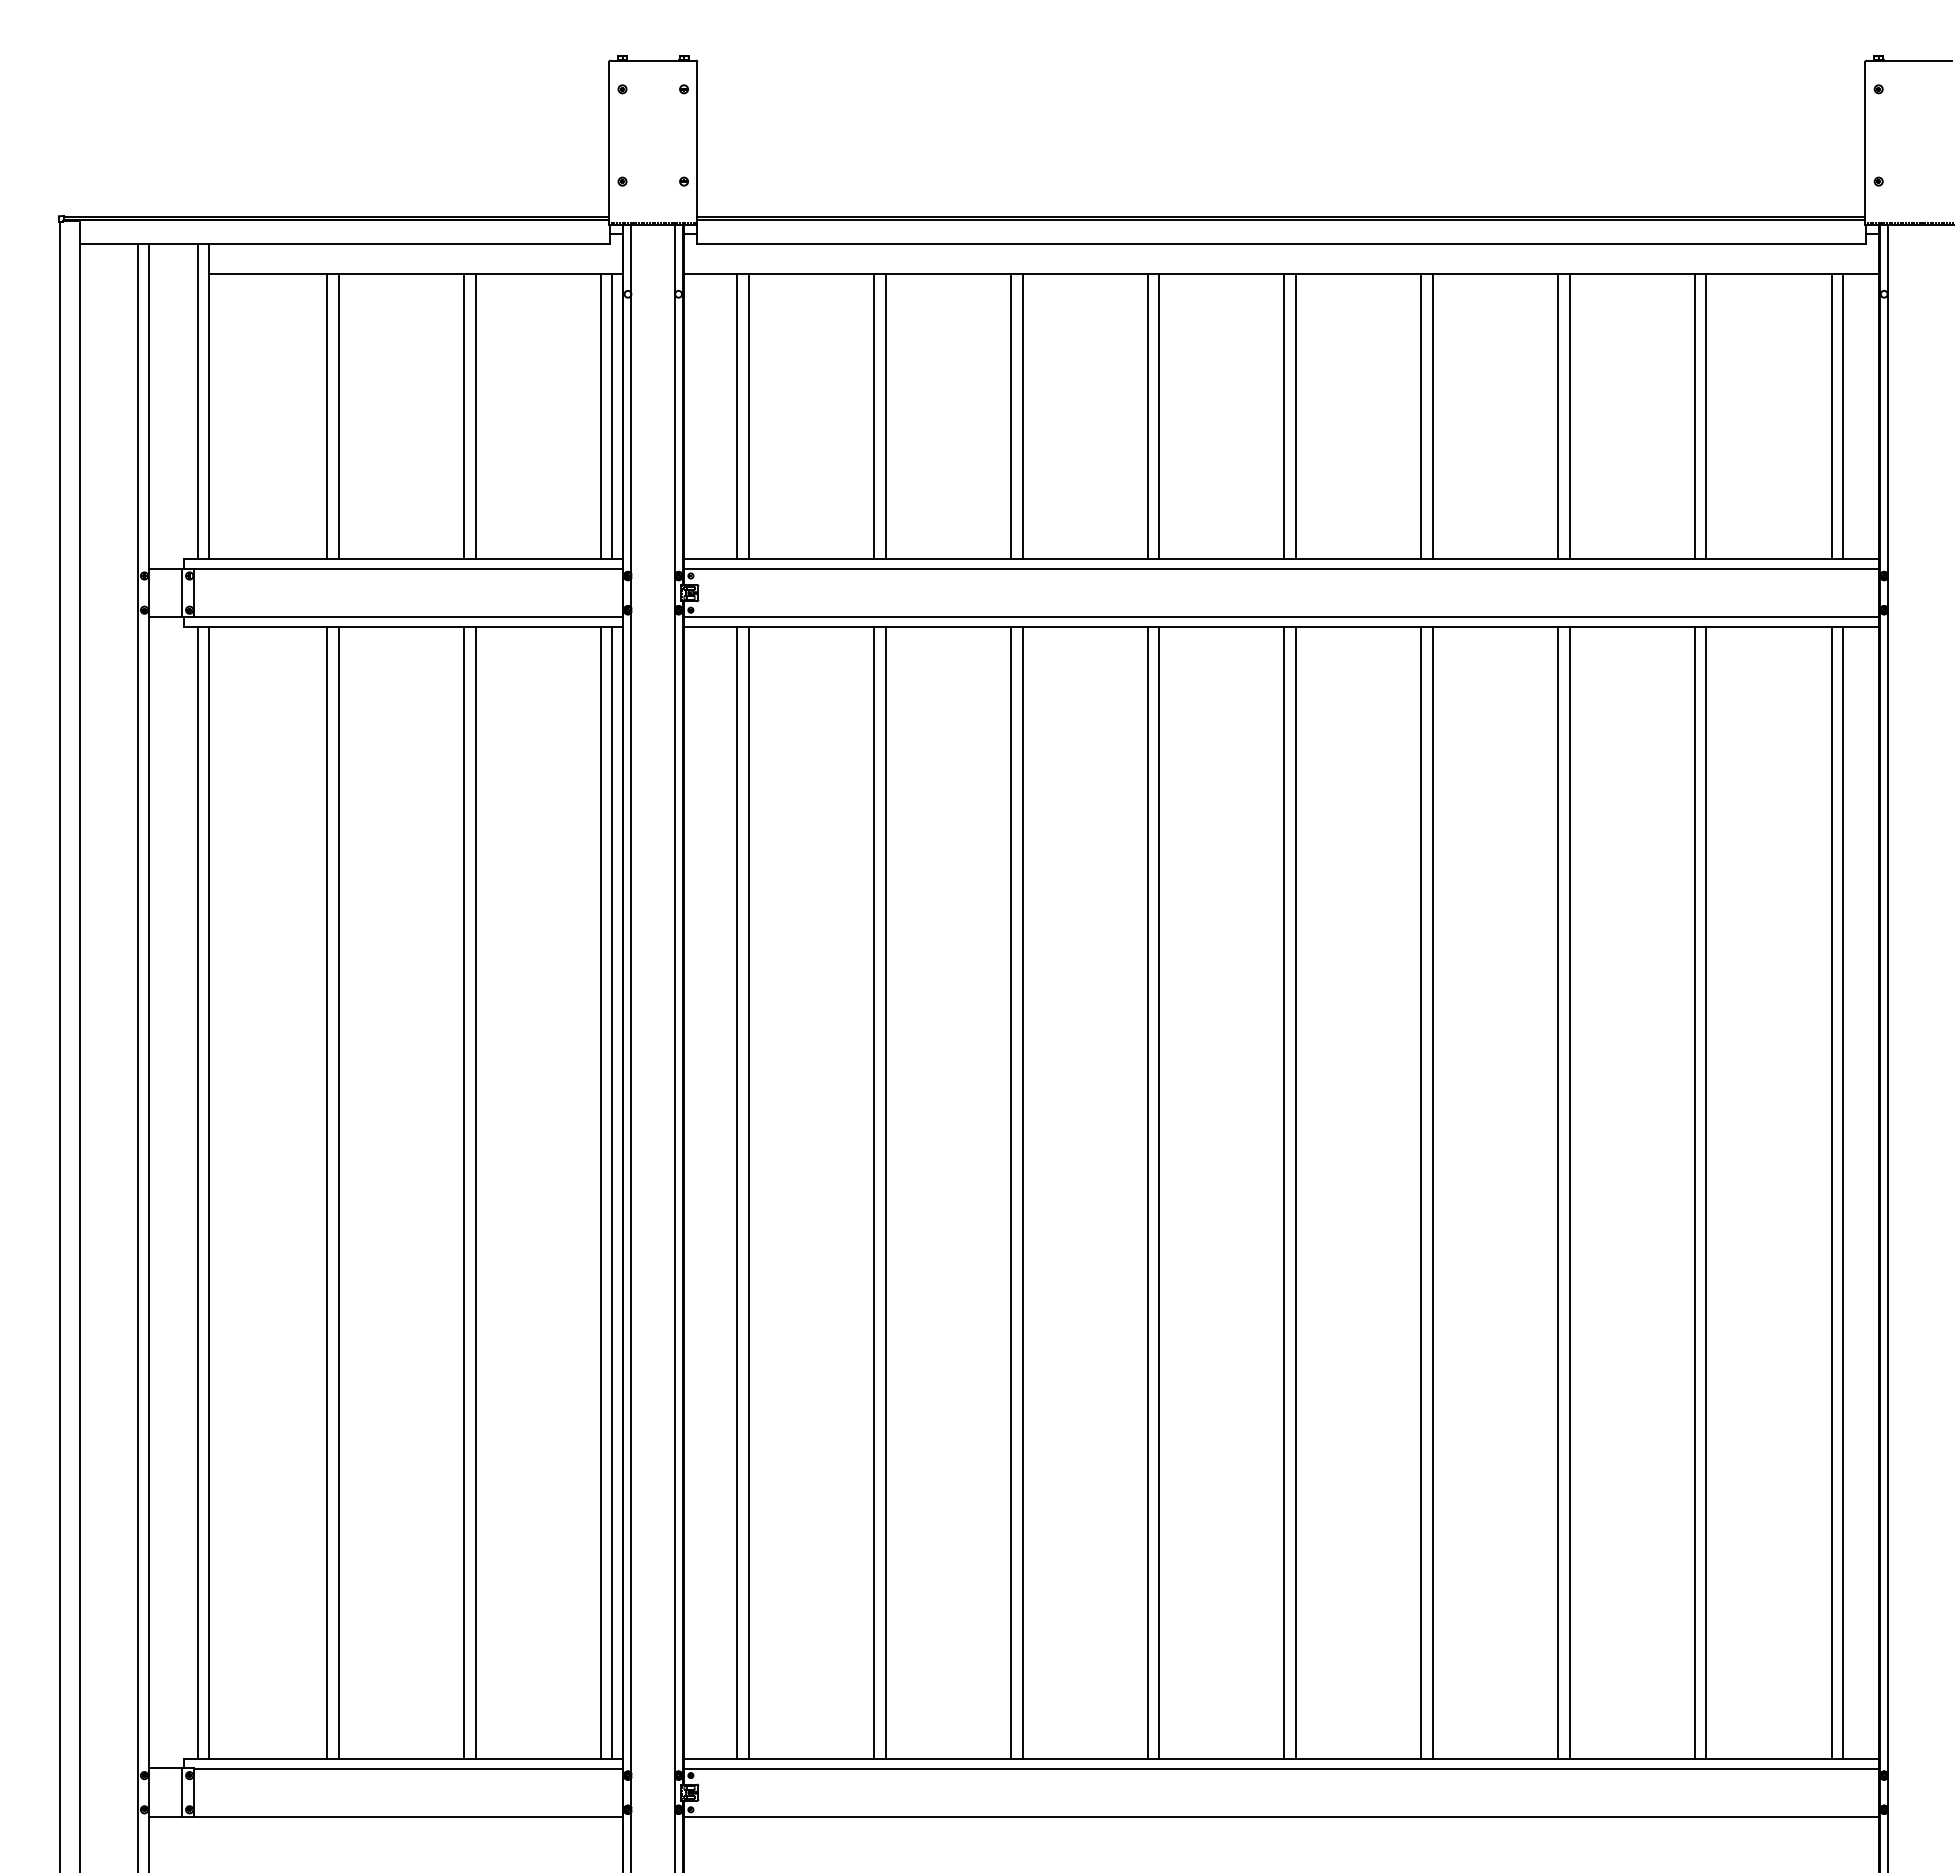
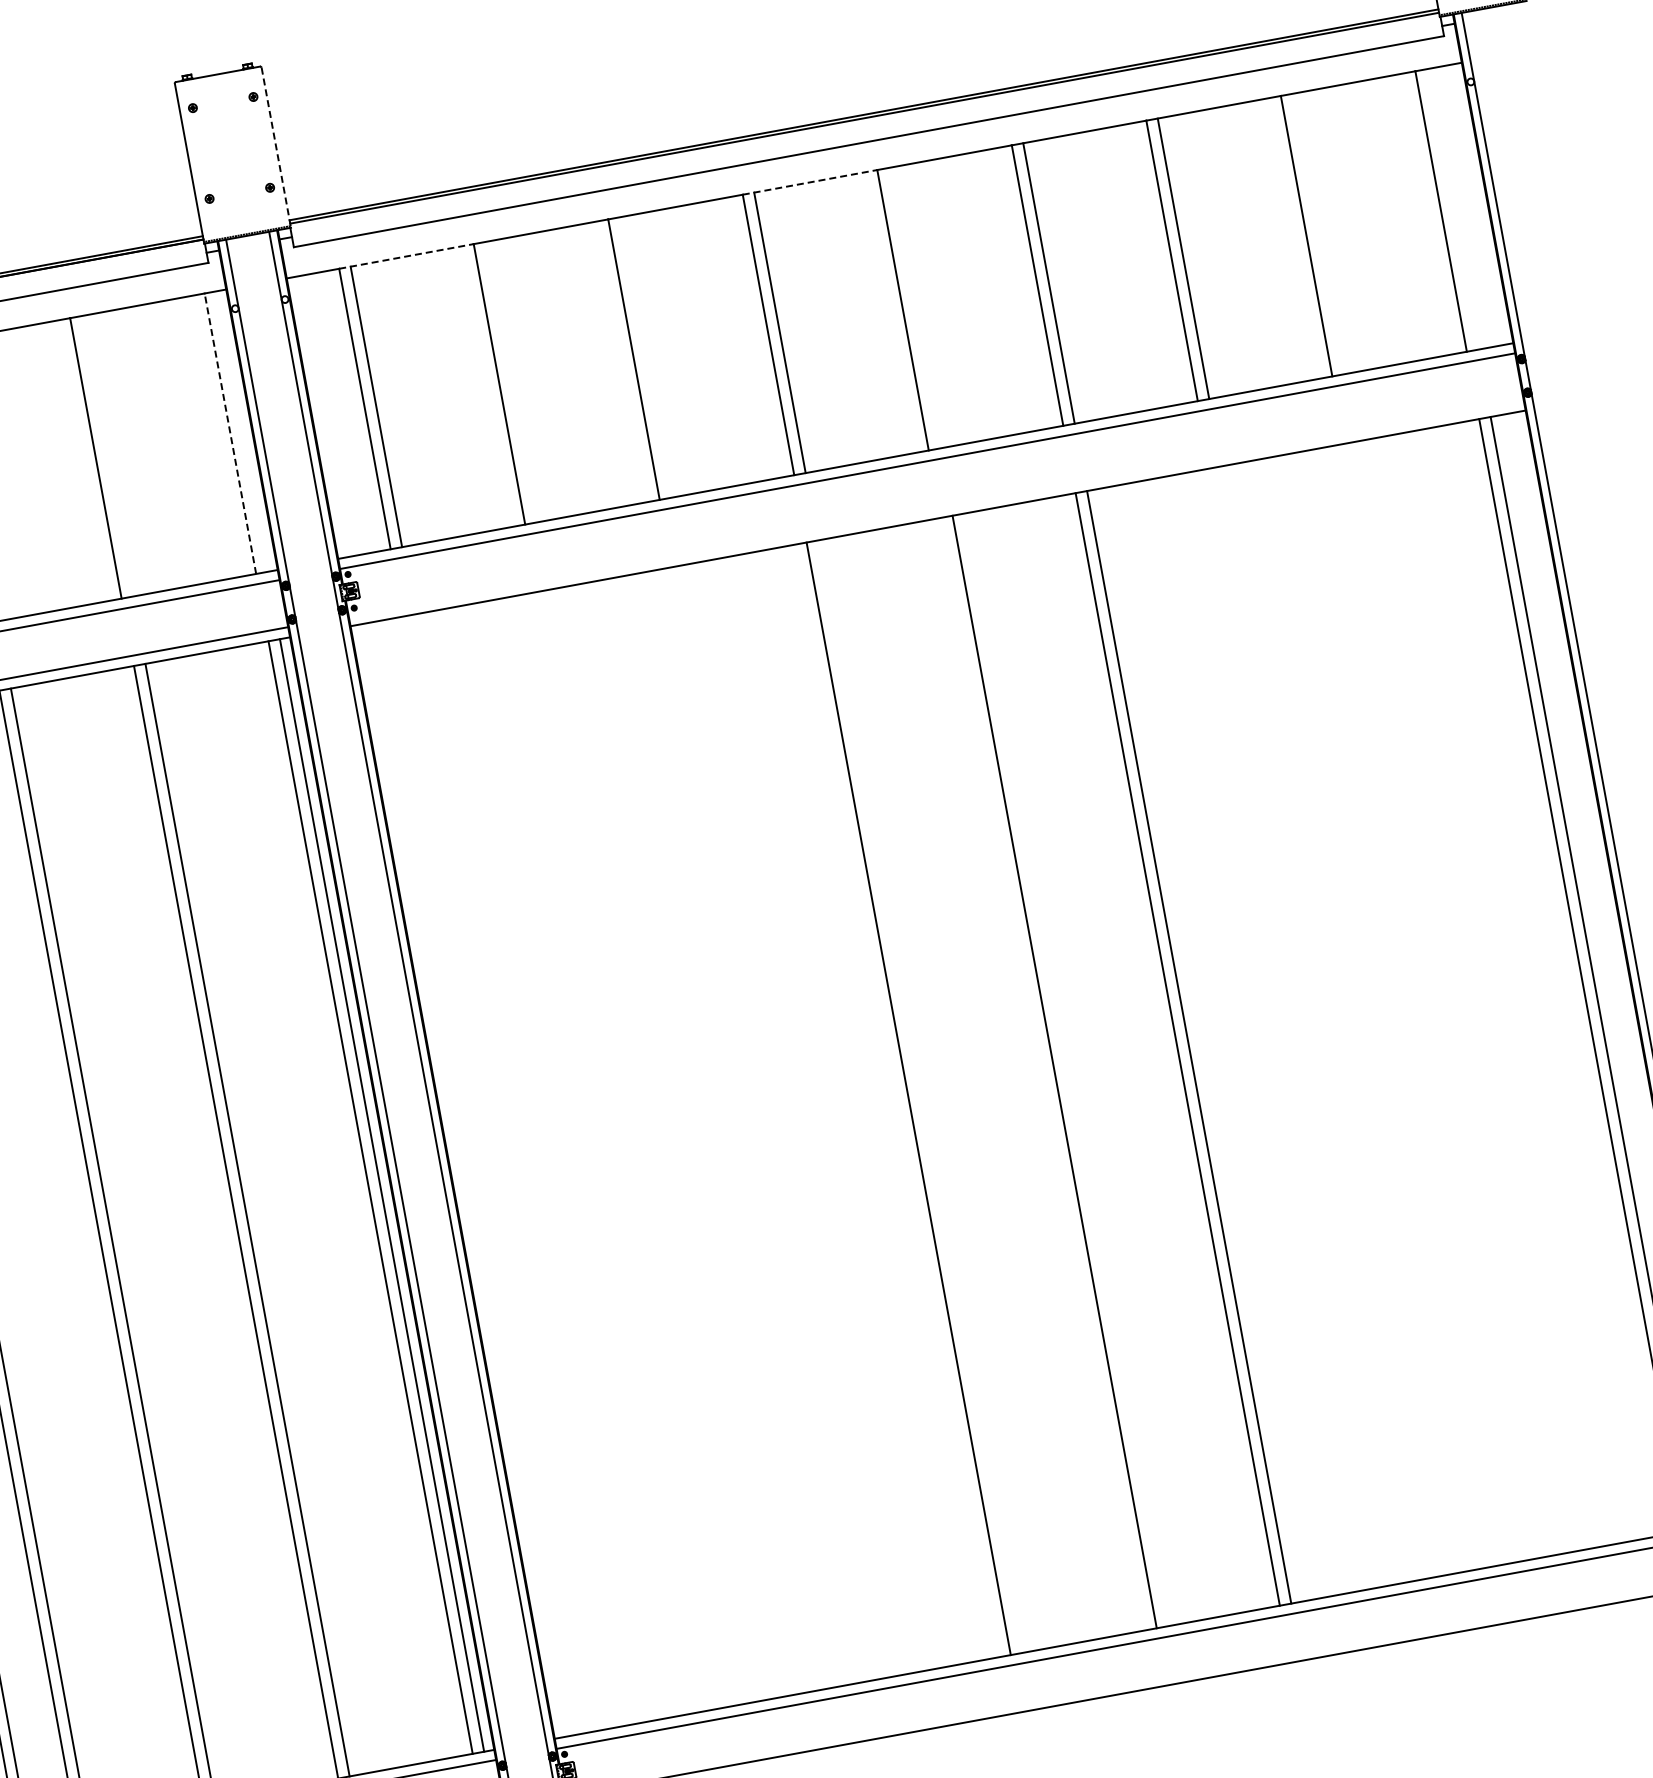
line: (697, 143) -> (276, 147), solid -> dashed
line: (806, 273) -> (407, 256), solid -> dashed
line: (1216, 273) -> (810, 182), solid -> dashed
line: (475, 415) -> (107, 455), removed
line: (612, 415) -> (241, 430), removed
line: (885, 415) -> (510, 381), removed
line: (1022, 415) -> (645, 356), removed
line: (1296, 415) -> (914, 307), removed
line: (1706, 415) -> (1317, 233), removed
line: (1843, 415) -> (1452, 208), removed
line: (600, 416) -> (230, 433), solid -> dashed
line: (1281, 617) -> (936, 508), removed
line: (737, 1192) -> (505, 1172), removed
line: (749, 1192) -> (516, 1170), removed
line: (874, 1192) -> (639, 1147), removed
line: (885, 1192) -> (650, 1145), removed
line: (1010, 1192) -> (773, 1123), removed
line: (1022, 1192) -> (785, 1120), removed
line: (1159, 1192) -> (920, 1096), removed
line: (1284, 1192) -> (1043, 1073), removed
line: (1558, 1192) -> (1312, 1024), removed
line: (1569, 1192) -> (1323, 1022), removed
line: (1694, 1192) -> (1446, 999), removed
line: (1706, 1192) -> (1458, 997), removed

